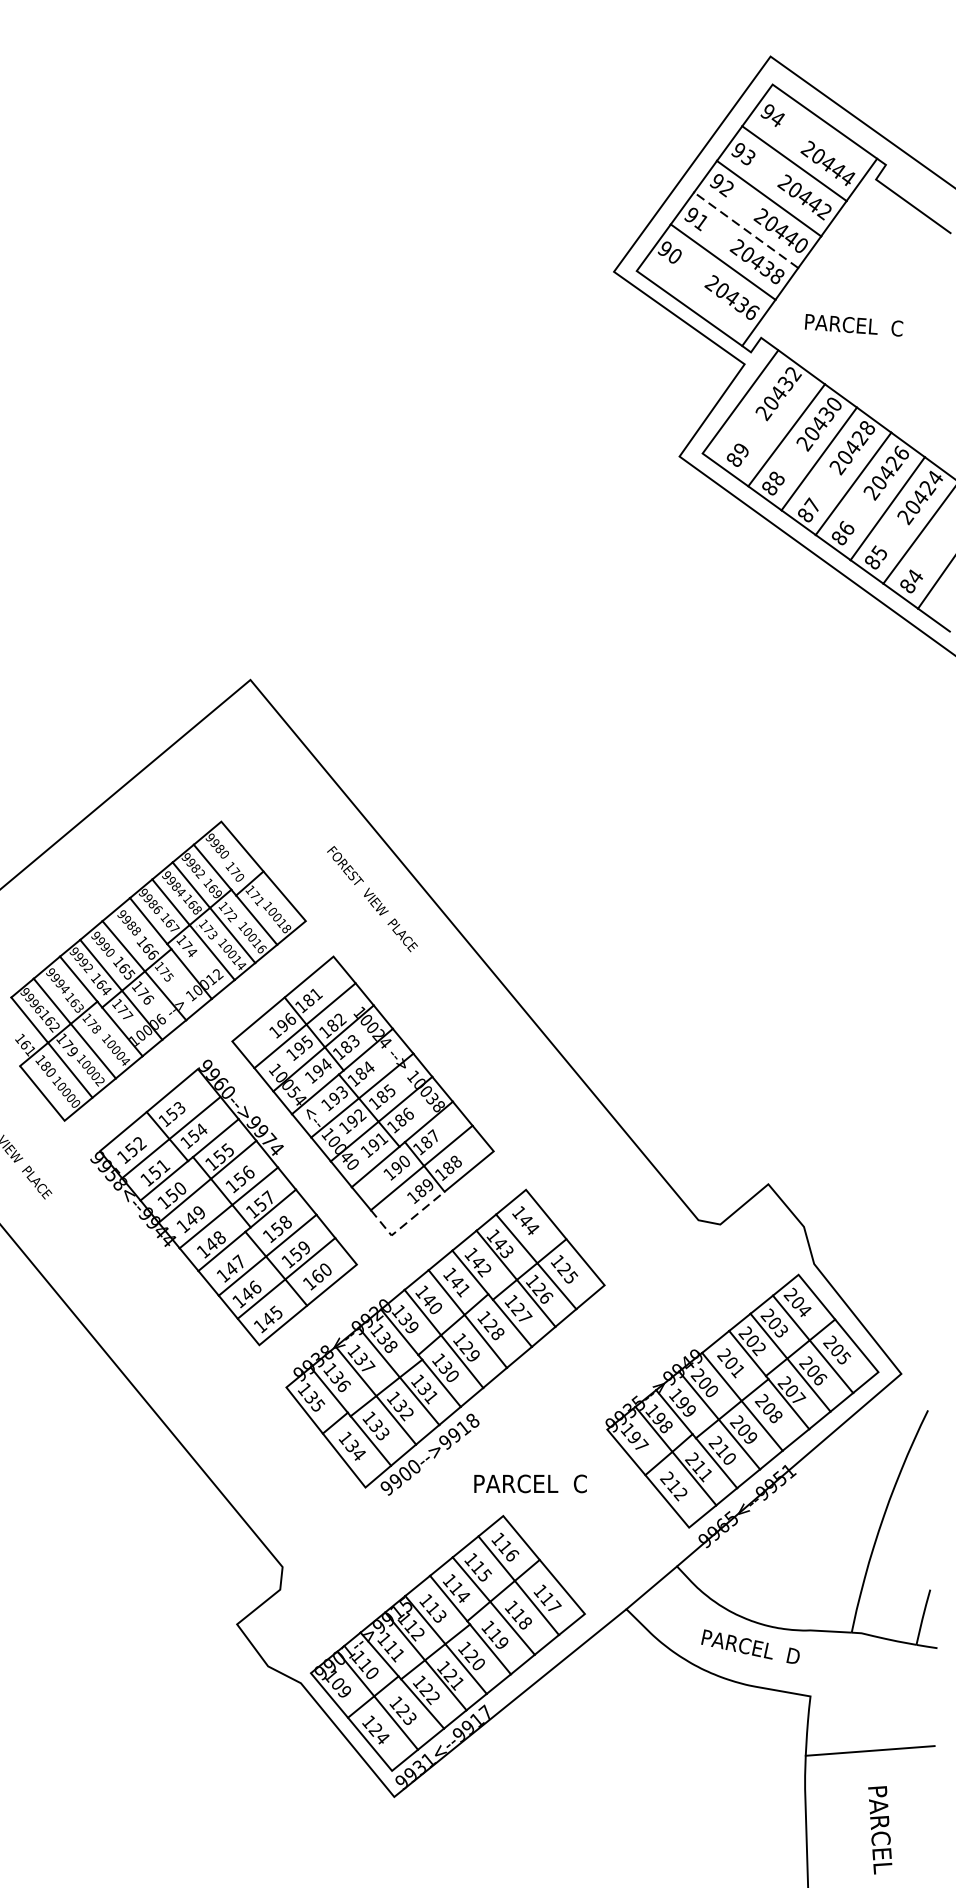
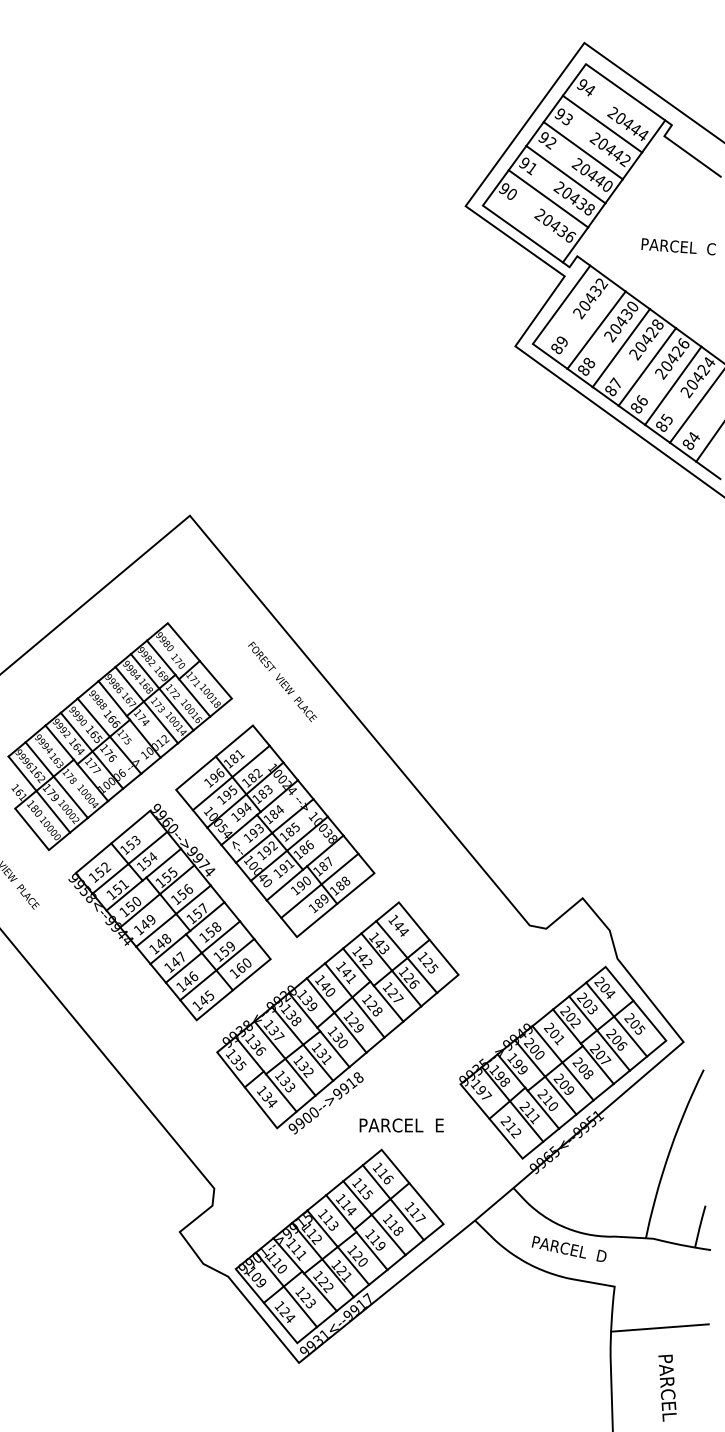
line: (745, 230) -> (565, 174), dashed -> solid
text: (853, 324) -> (678, 246), moved
line: (405, 1224) -> (307, 928), dashed -> solid
text: (580, 1483) -> (440, 1125), PARCEL  C -> PARCEL  E

